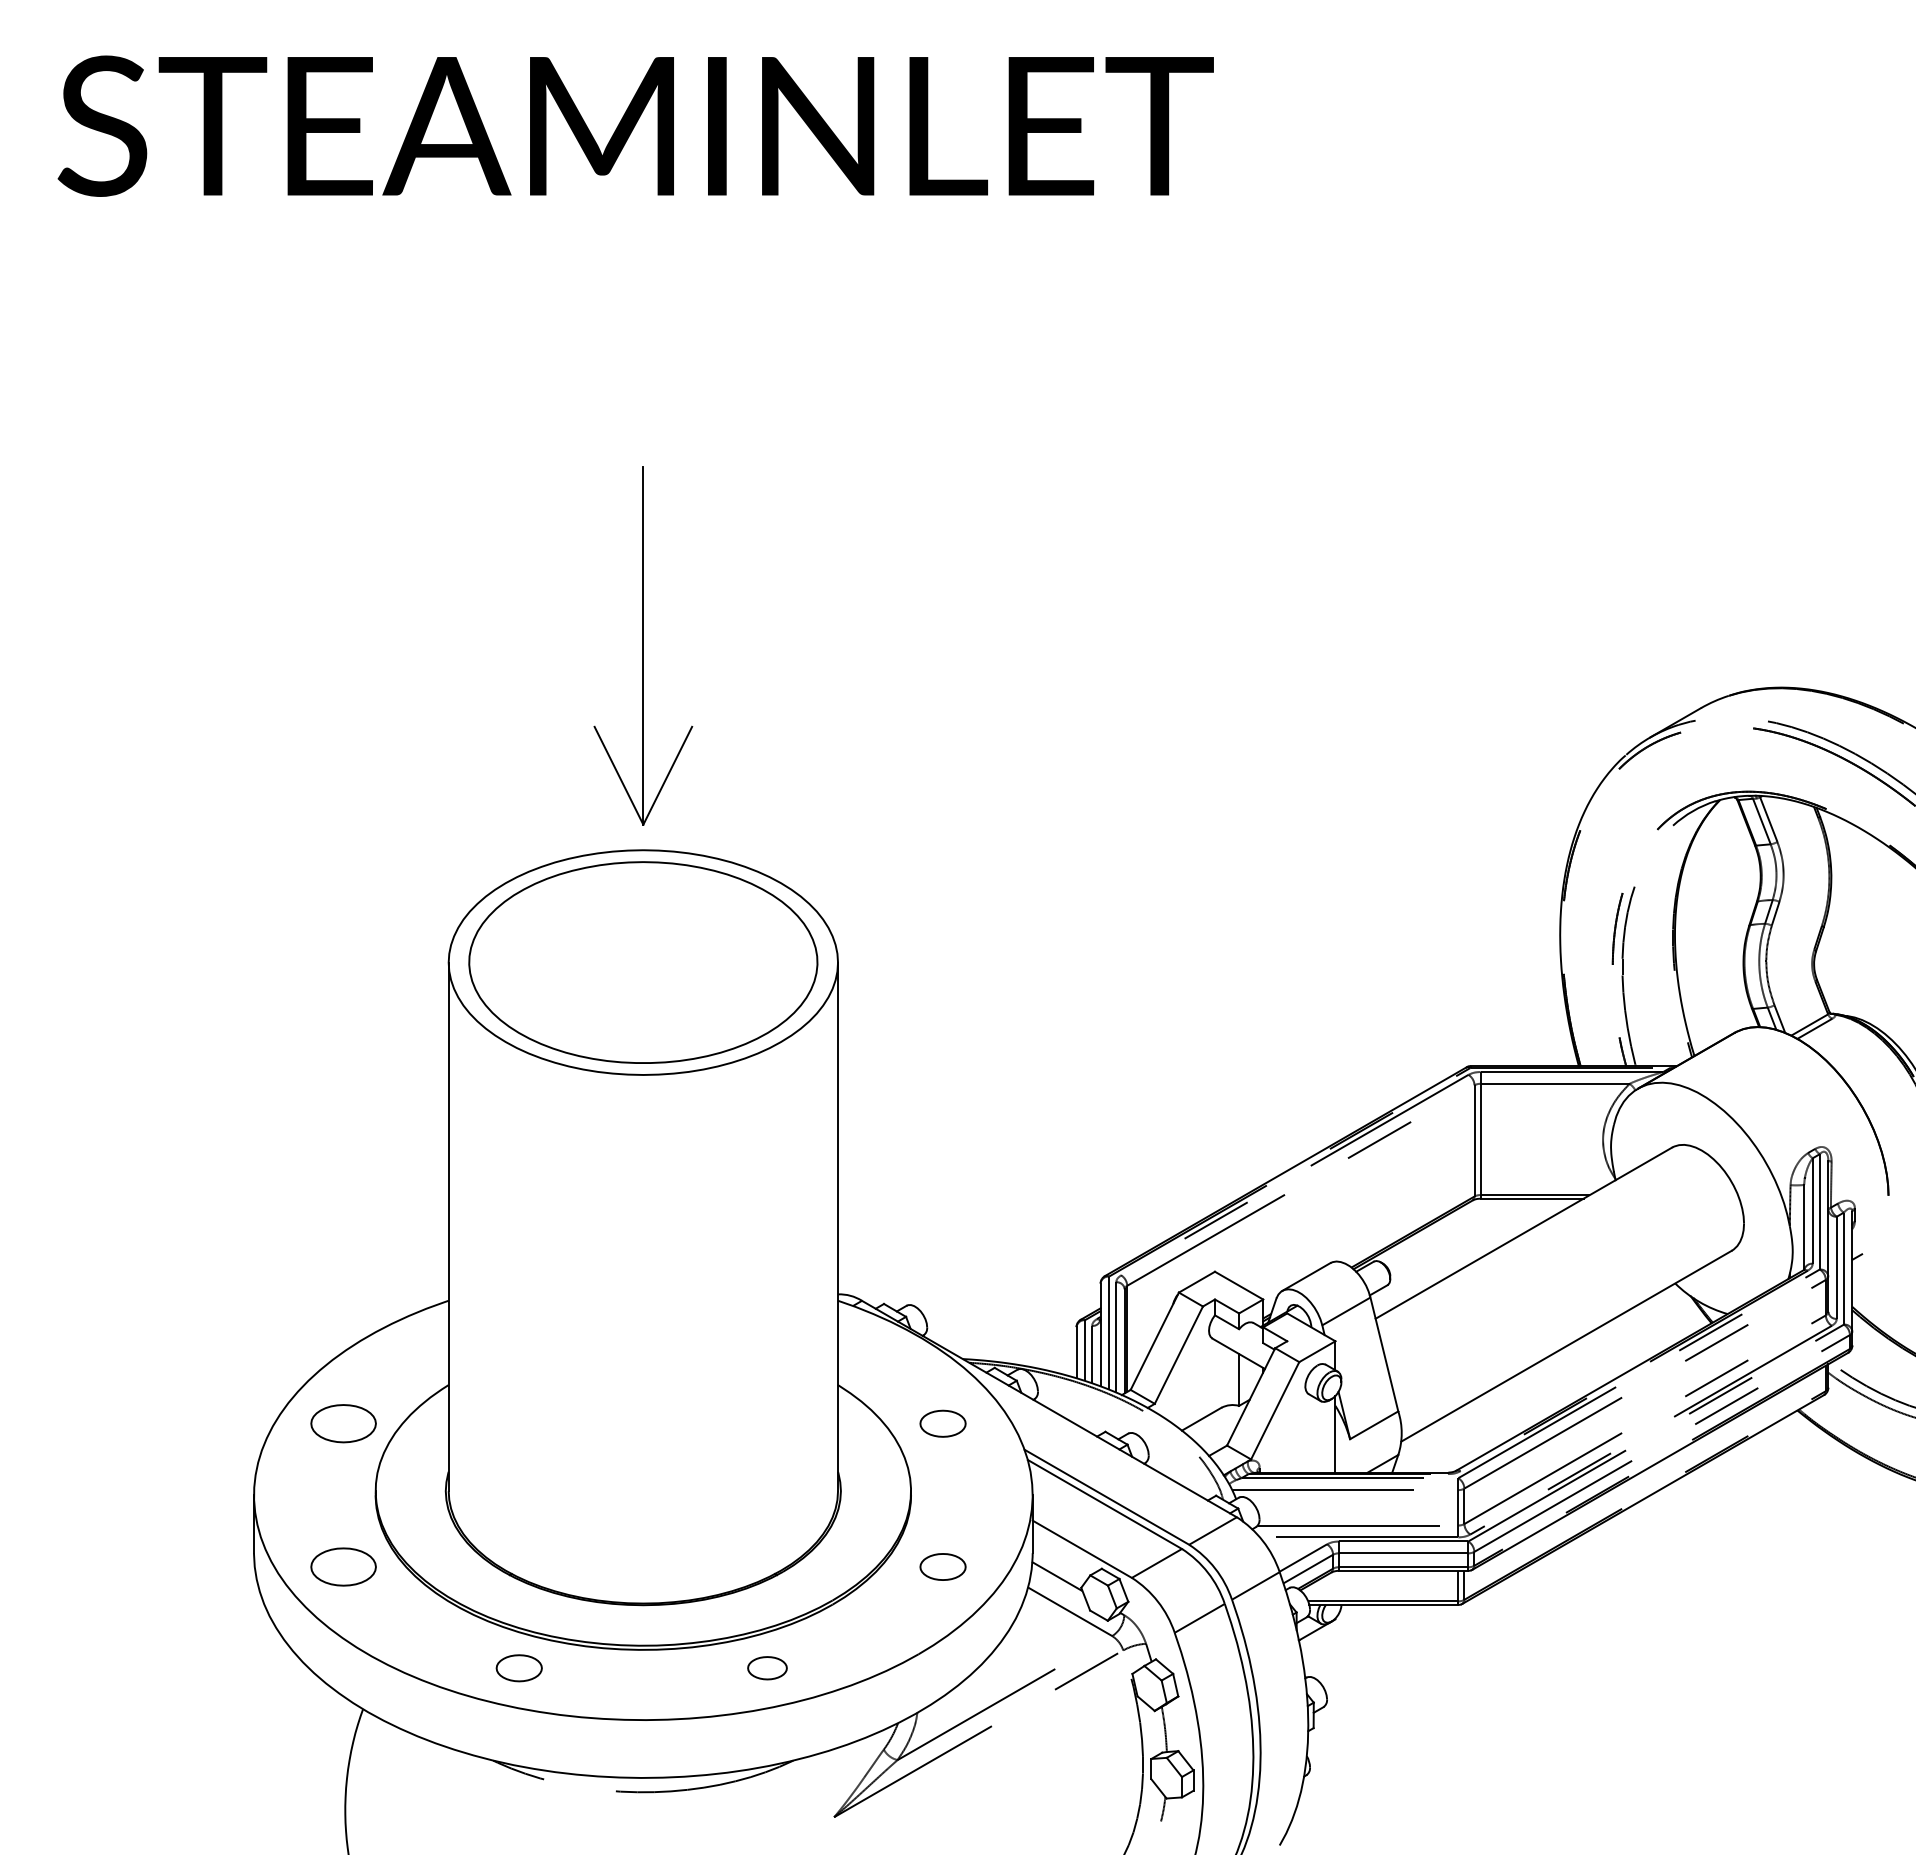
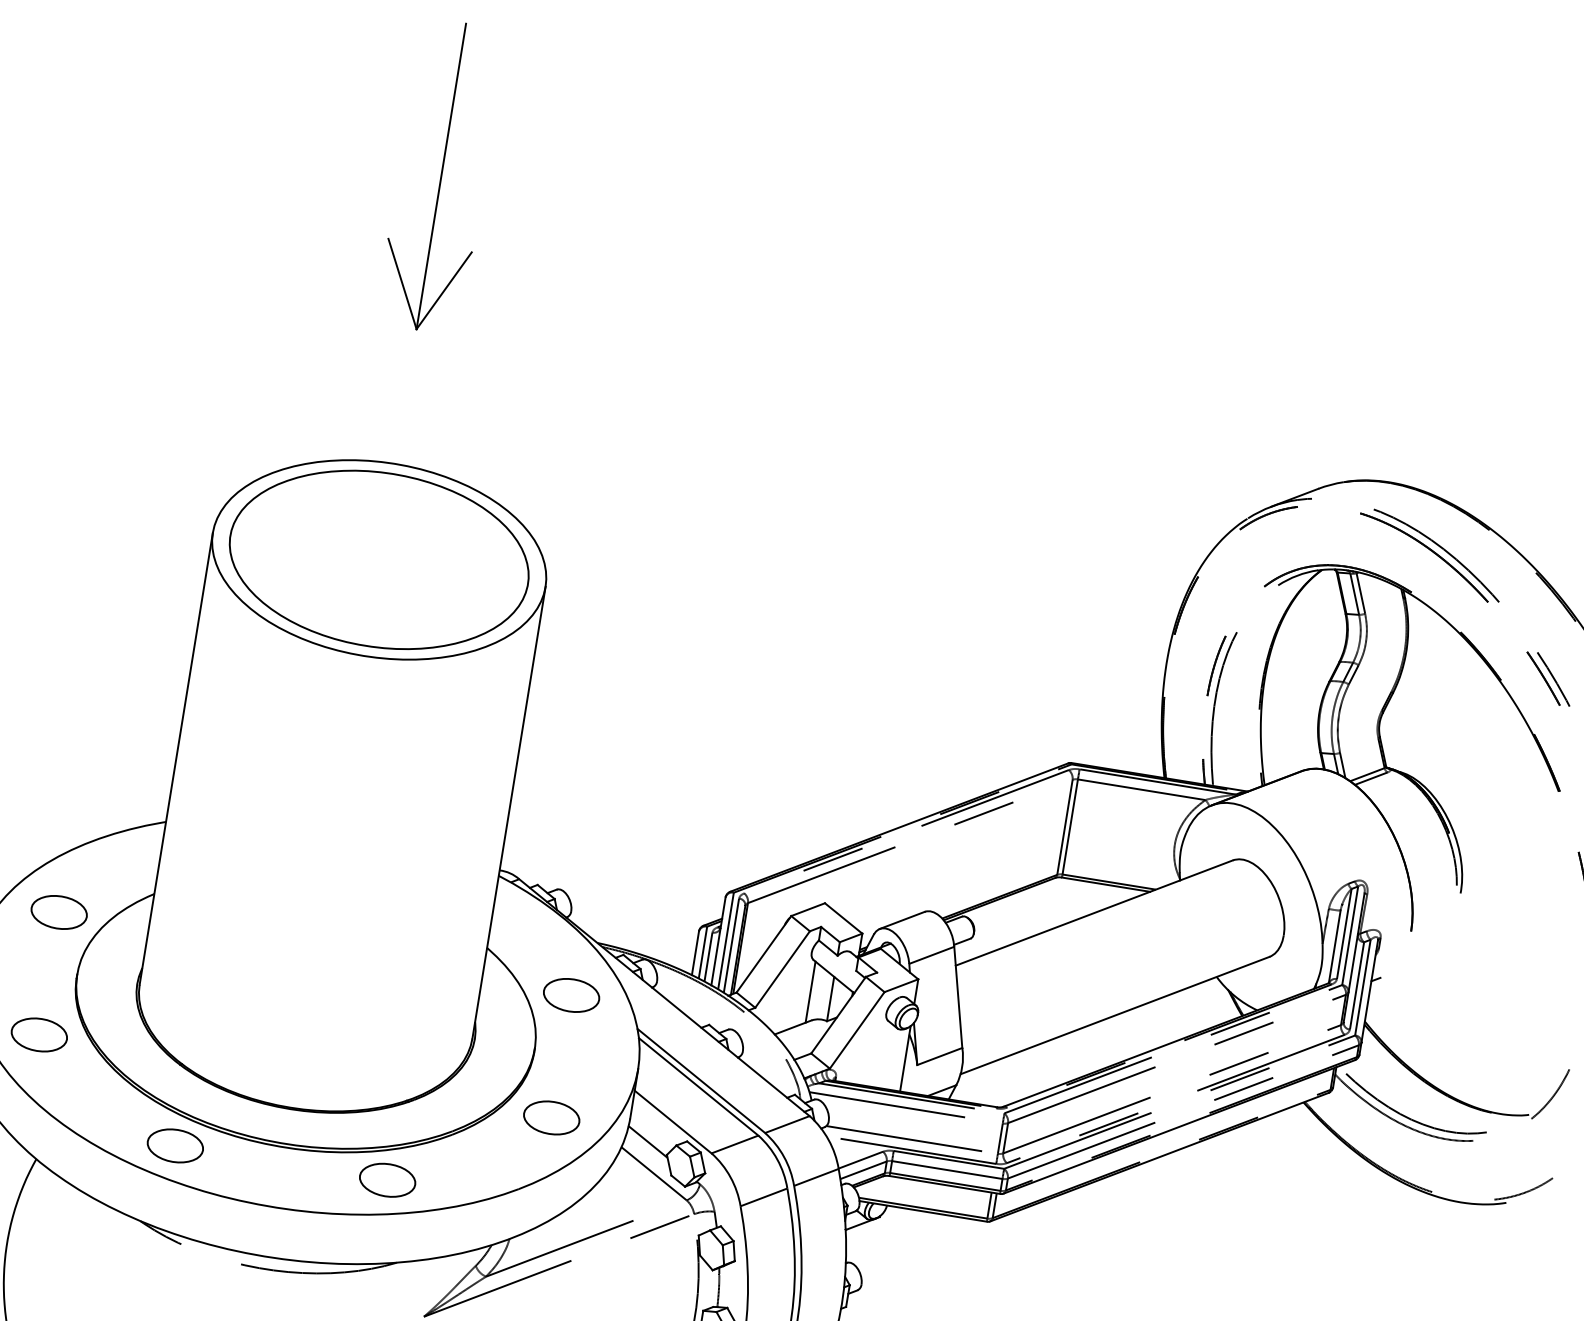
part: (643, 645) -> (441, 176), moved
line: (1214, 1375) -> (810, 991), added
part: (942, 1423) -> (571, 995), size x1.43
part: (942, 1566) -> (551, 1117), size x1.43
part: (519, 1667) -> (175, 1145), size x1.43
part: (767, 1667) -> (387, 1179), size x1.67

